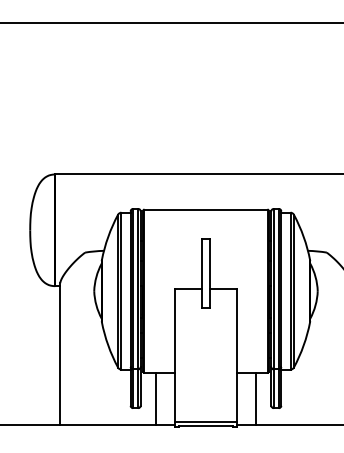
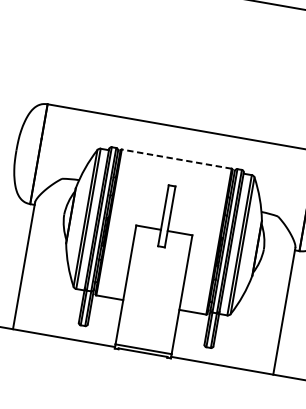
line: (206, 209) -> (177, 159), solid -> dashed
line: (155, 398) -> (102, 320), removed
line: (256, 398) -> (192, 335), removed

